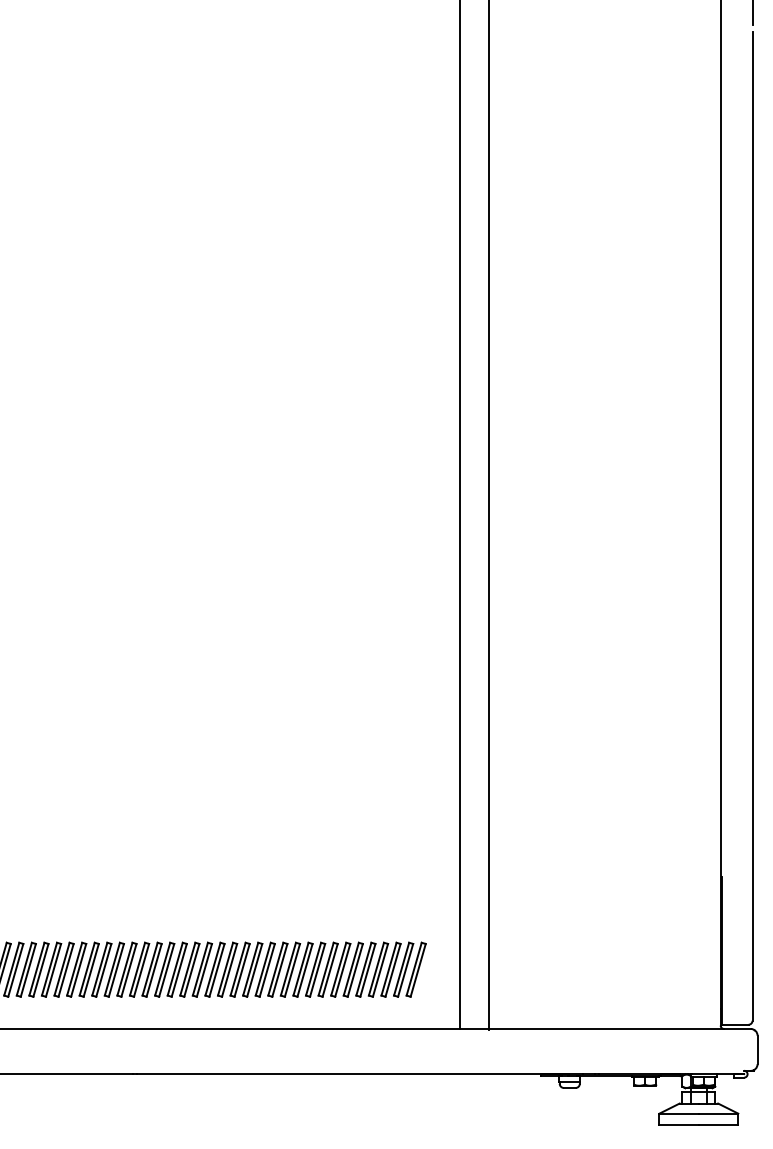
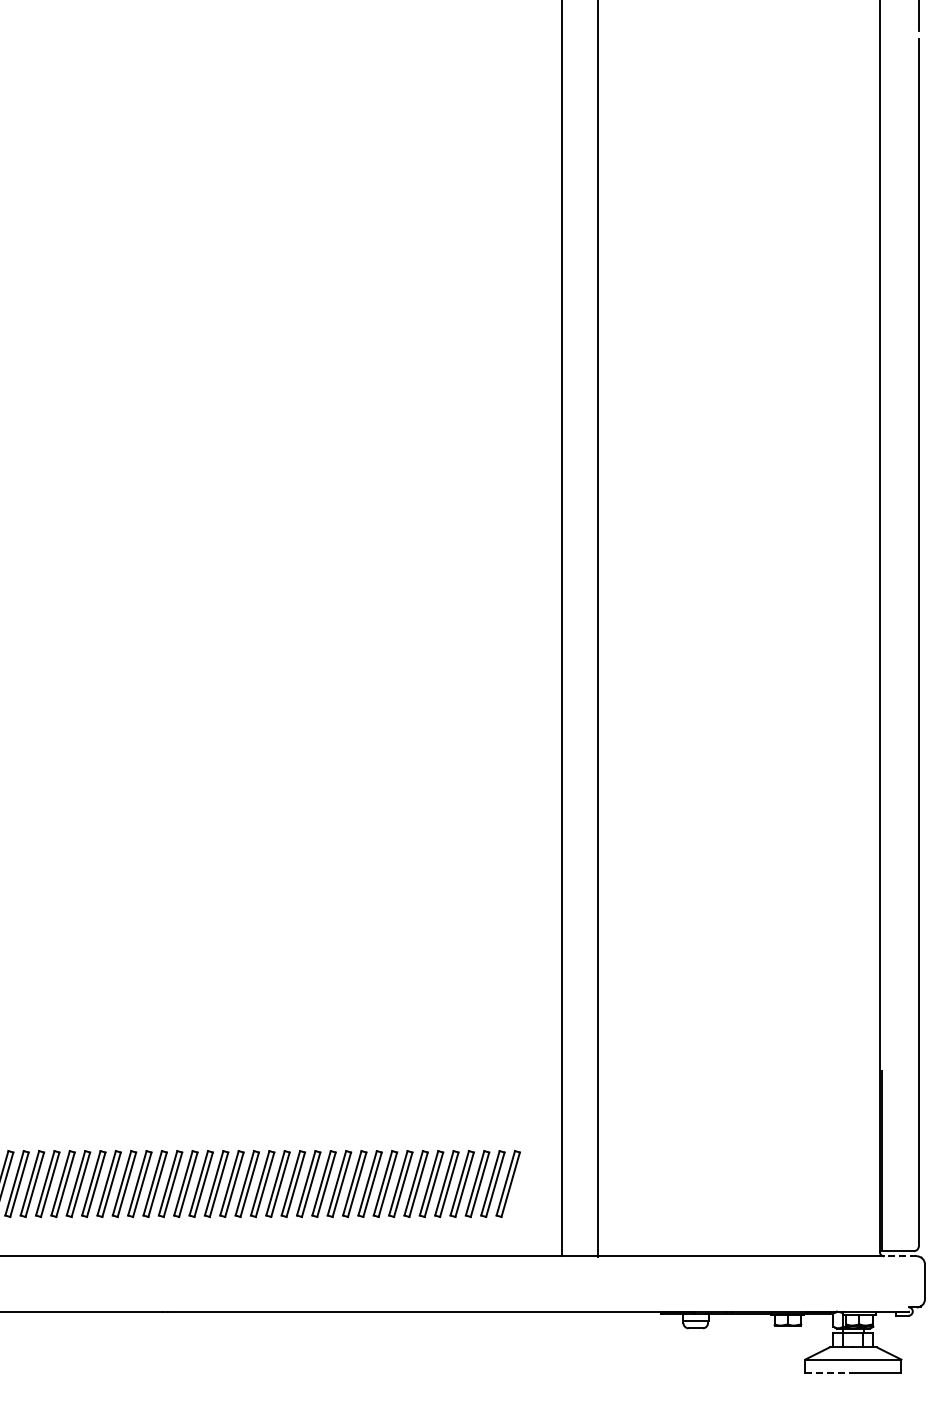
line: (736, 1029) -> (899, 1256), solid -> dashed
line: (679, 1124) -> (829, 1372), solid -> dashed

